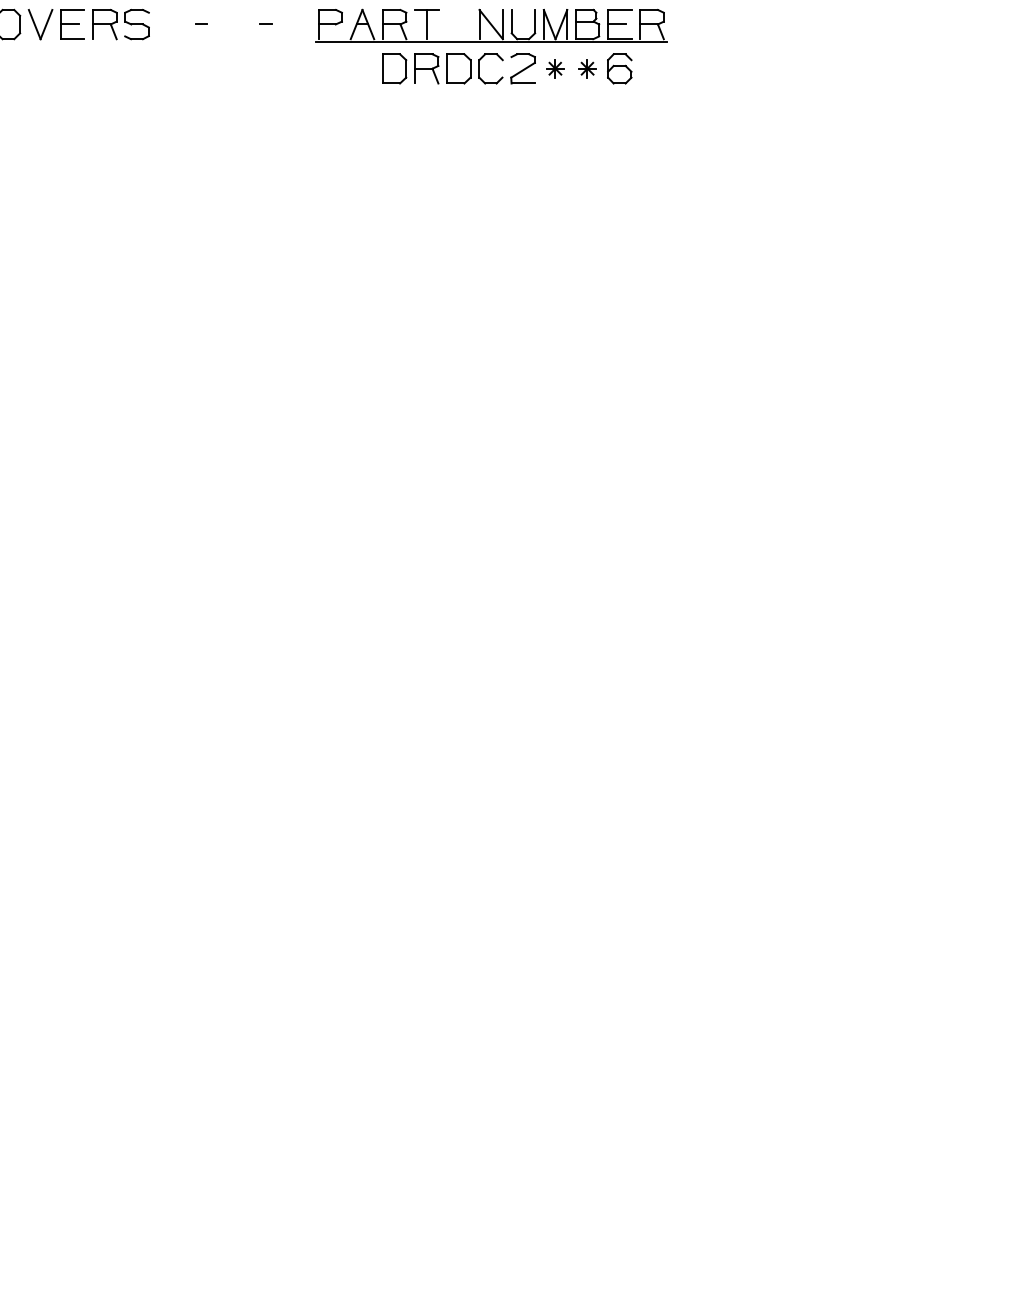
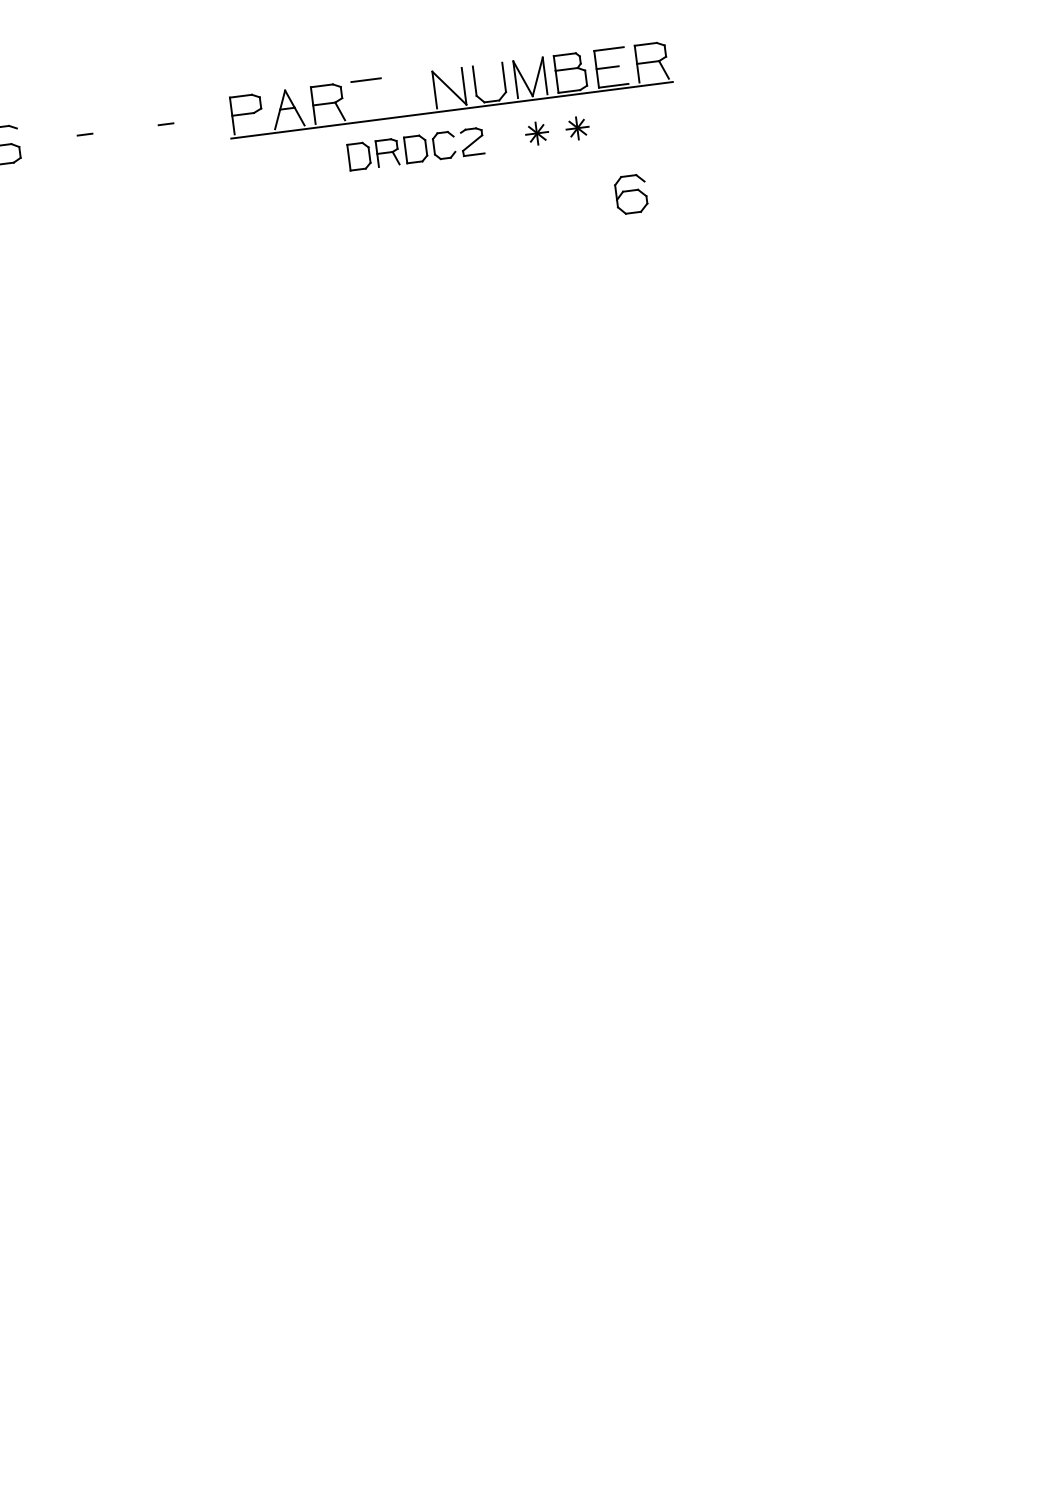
line: (426, 24) -> (368, 98), removed
part: (458, 68) -> (415, 148), size x0.7
part: (619, 68) -> (630, 193), moved

